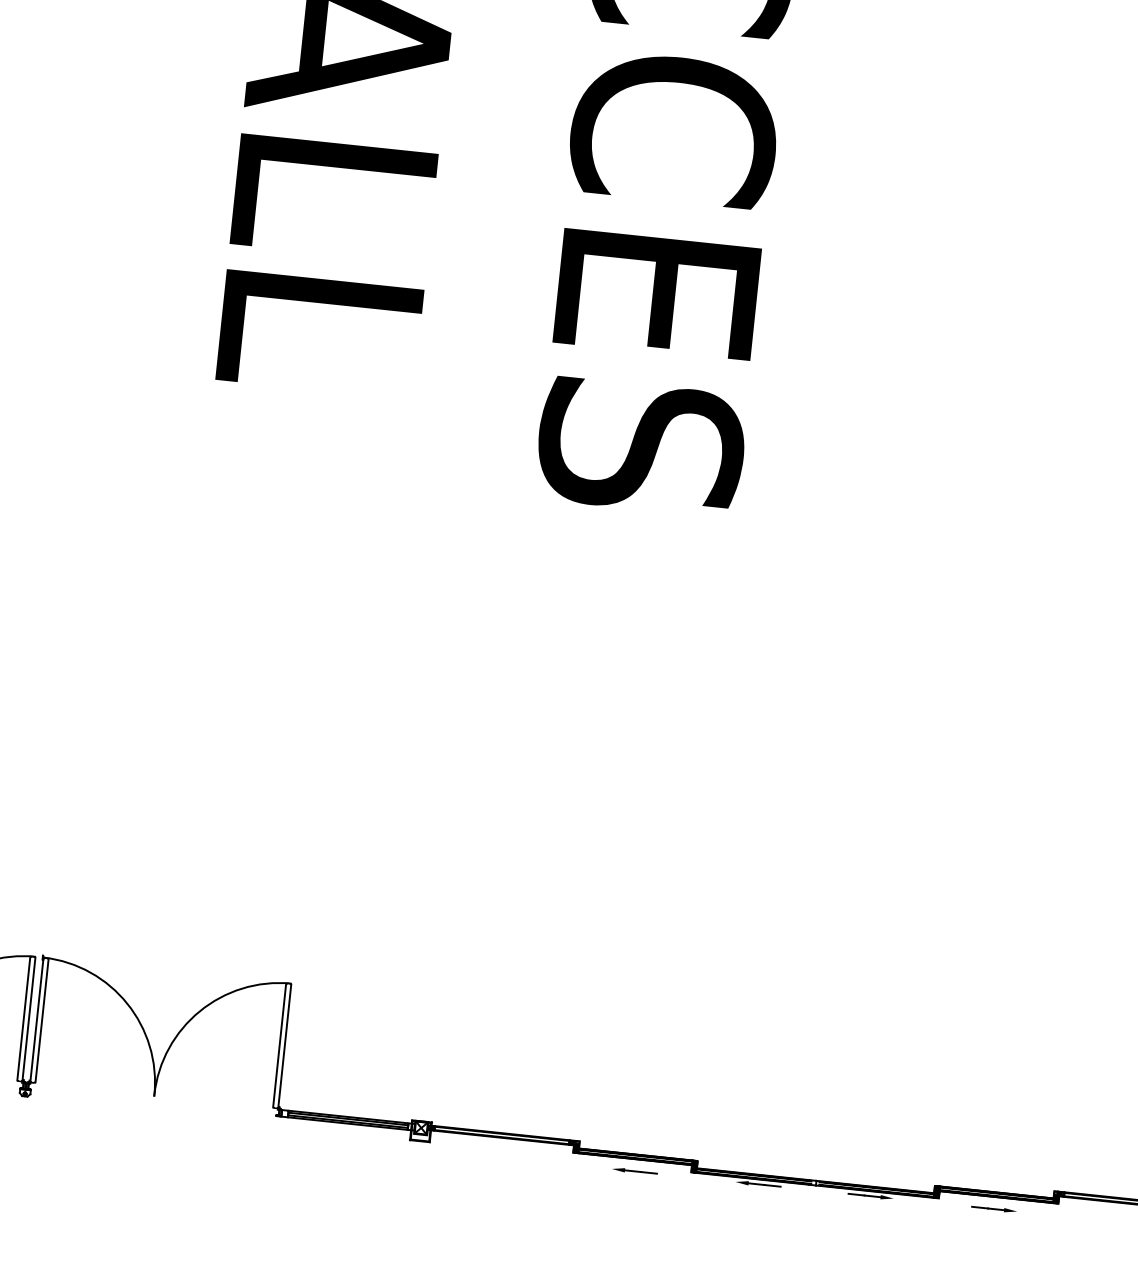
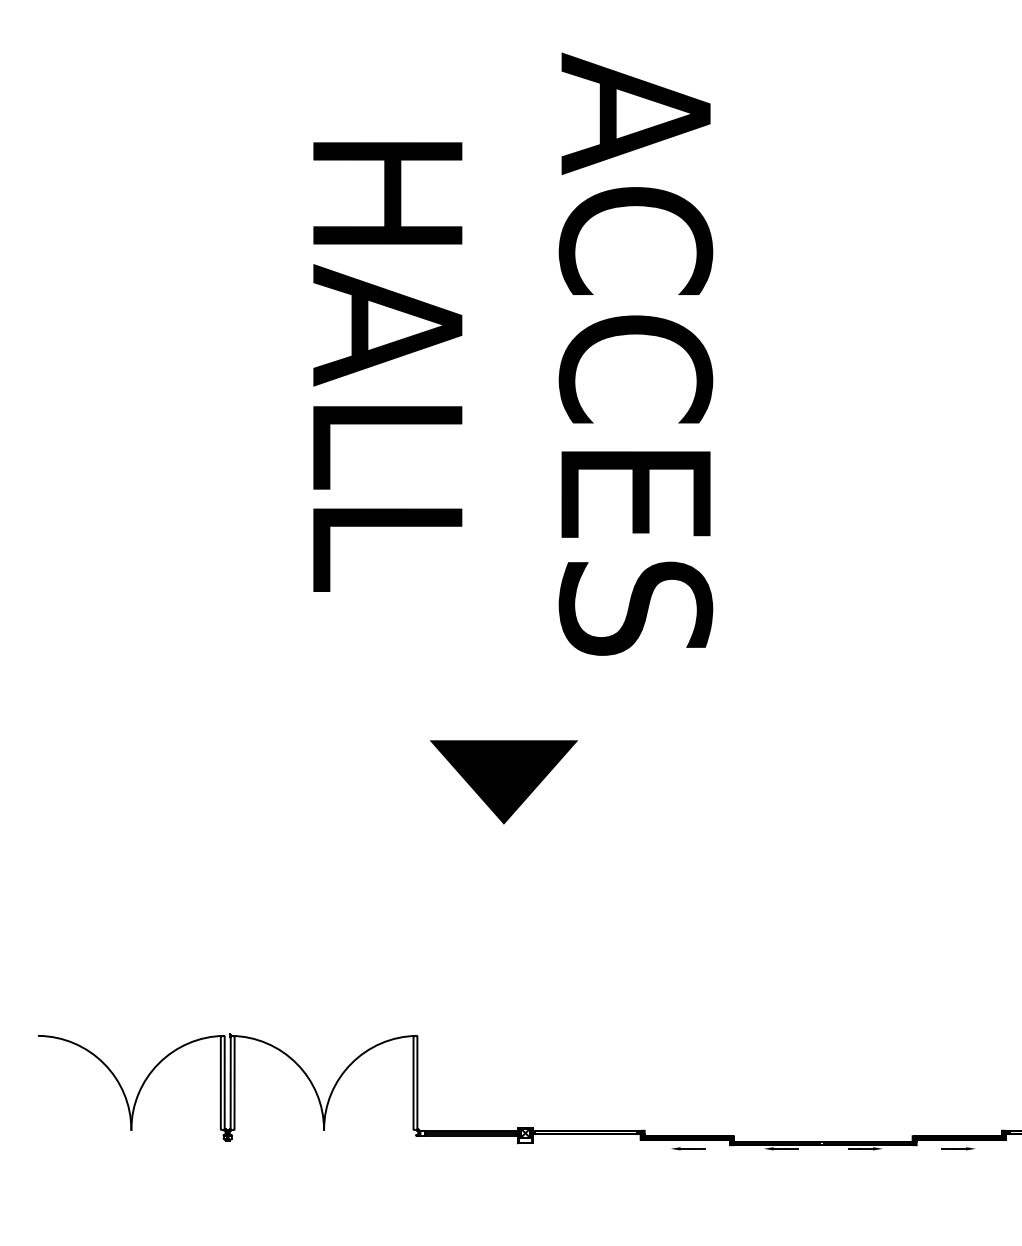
line: (441, 659) -> (503, 782), added

